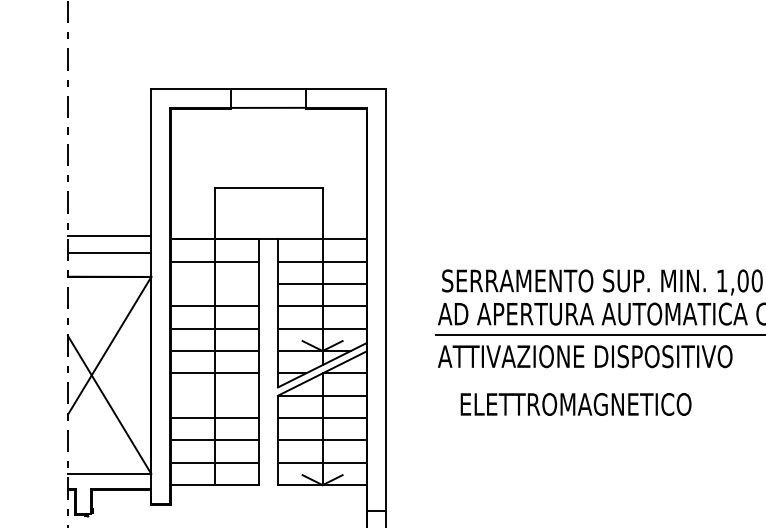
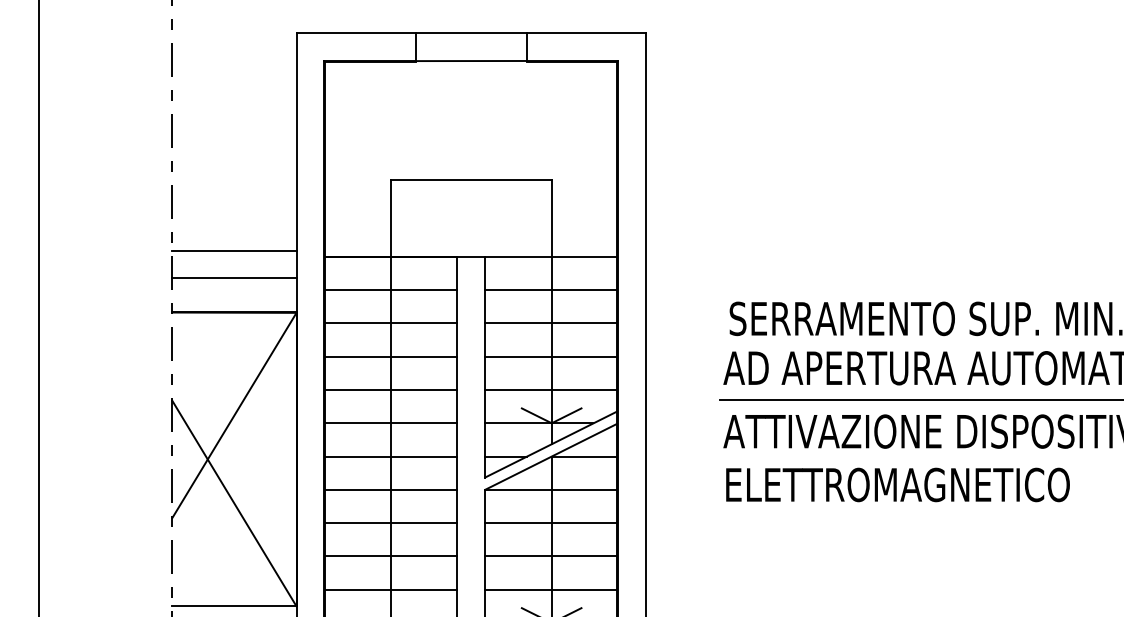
line: (214, 284) -> (390, 324), added
line: (214, 395) -> (390, 489), added
text: (575, 404) -> (897, 485), moved

